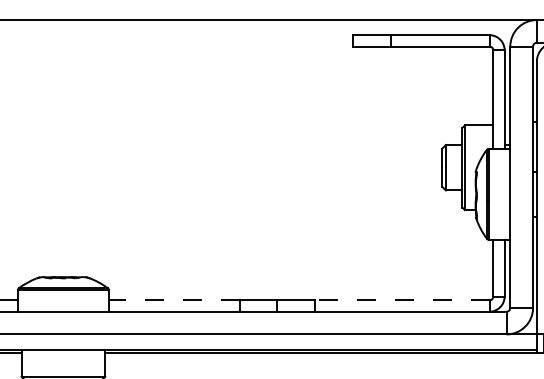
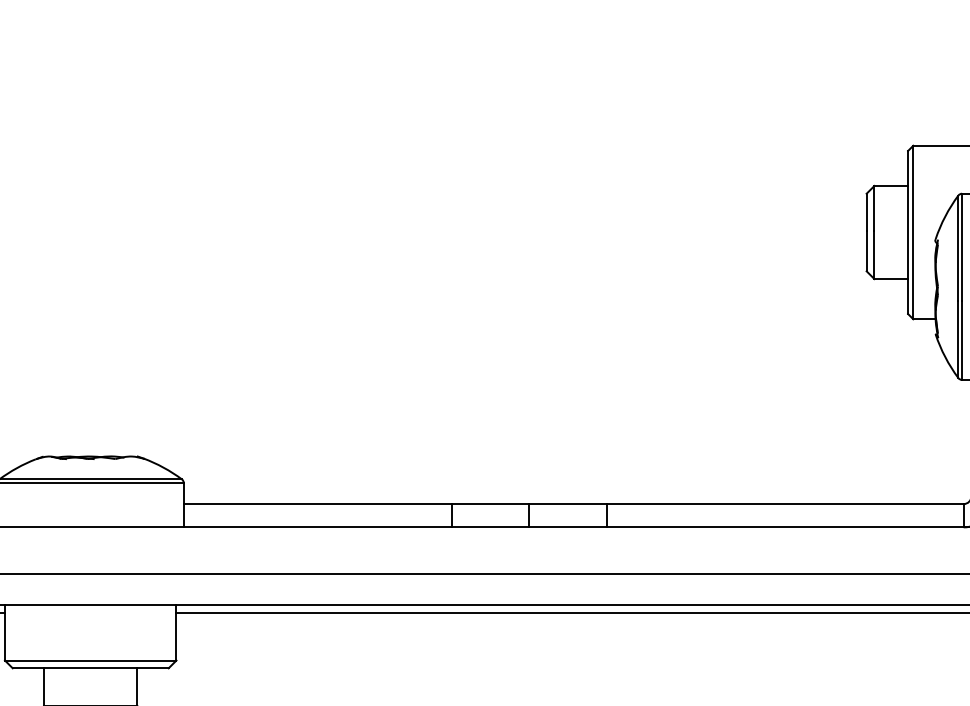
line: (173, 300) -> (316, 504), dashed -> solid
line: (401, 300) -> (783, 504), dashed -> solid

